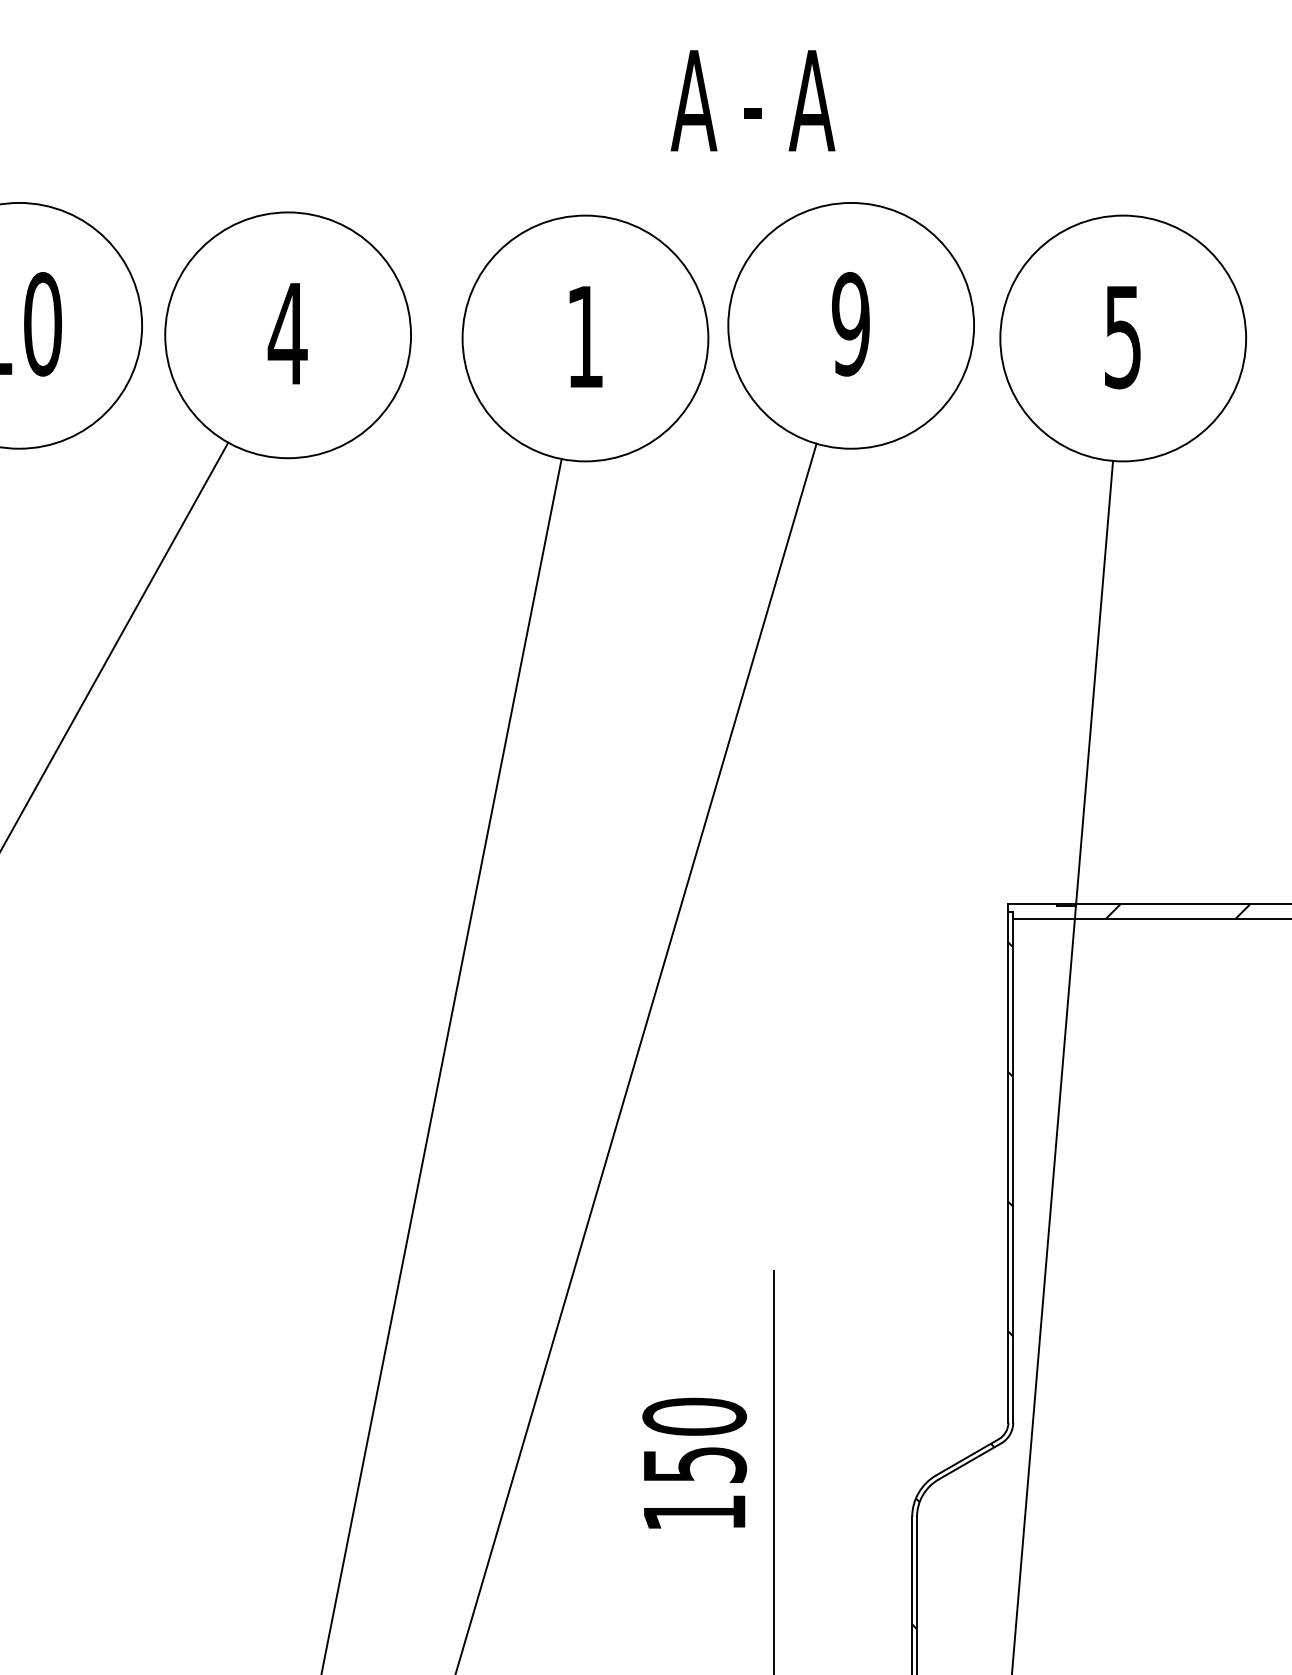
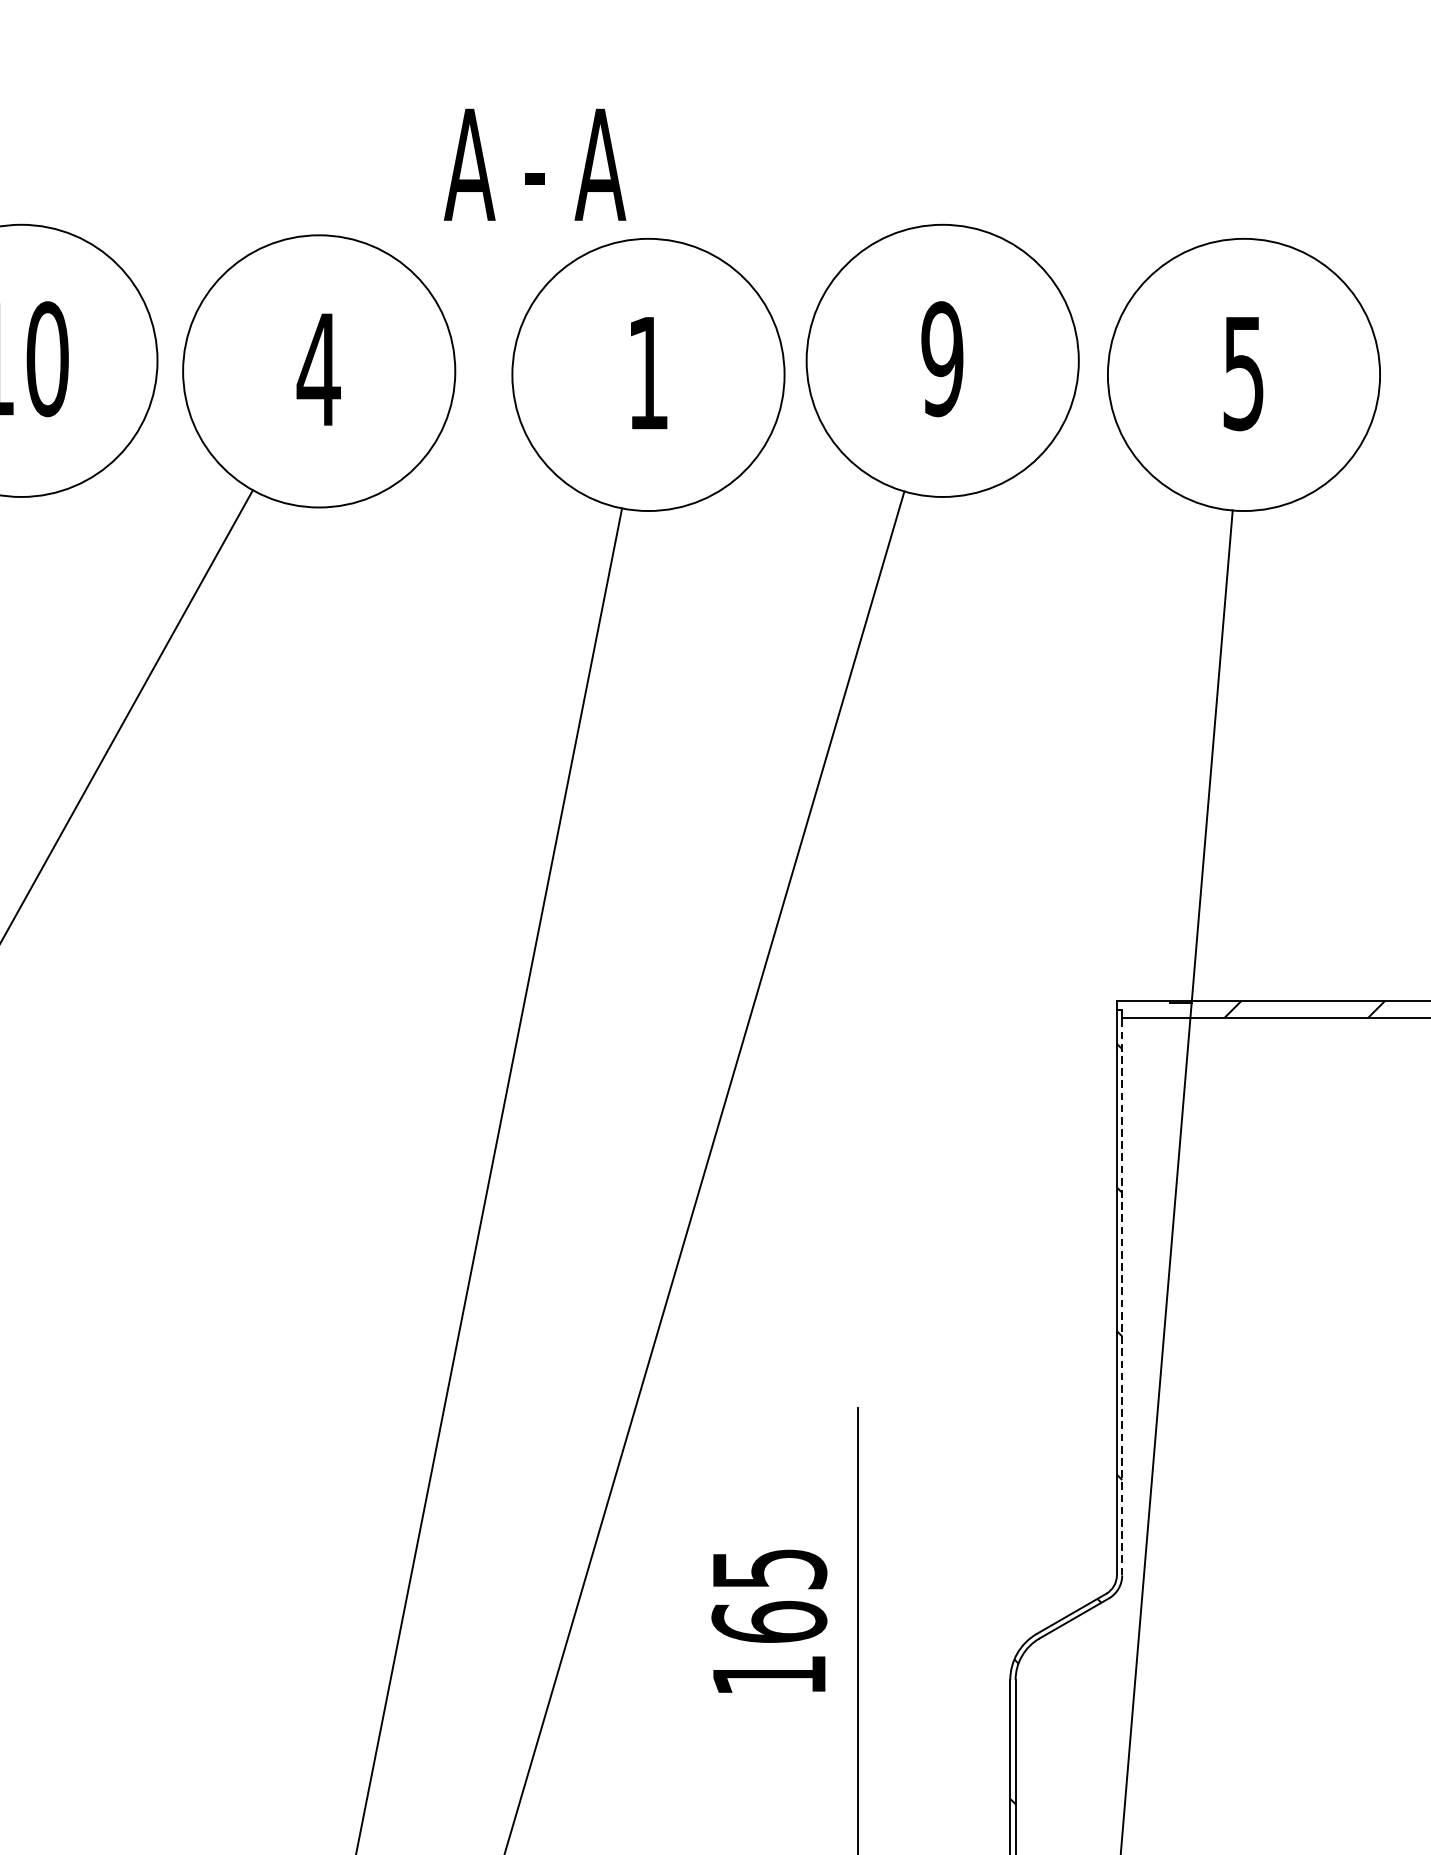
text: (752, 100) -> (534, 164), moved
line: (1013, 1166) -> (1122, 1291), solid -> dashed
text: (694, 1440) -> (769, 1595), 150 -> 165

